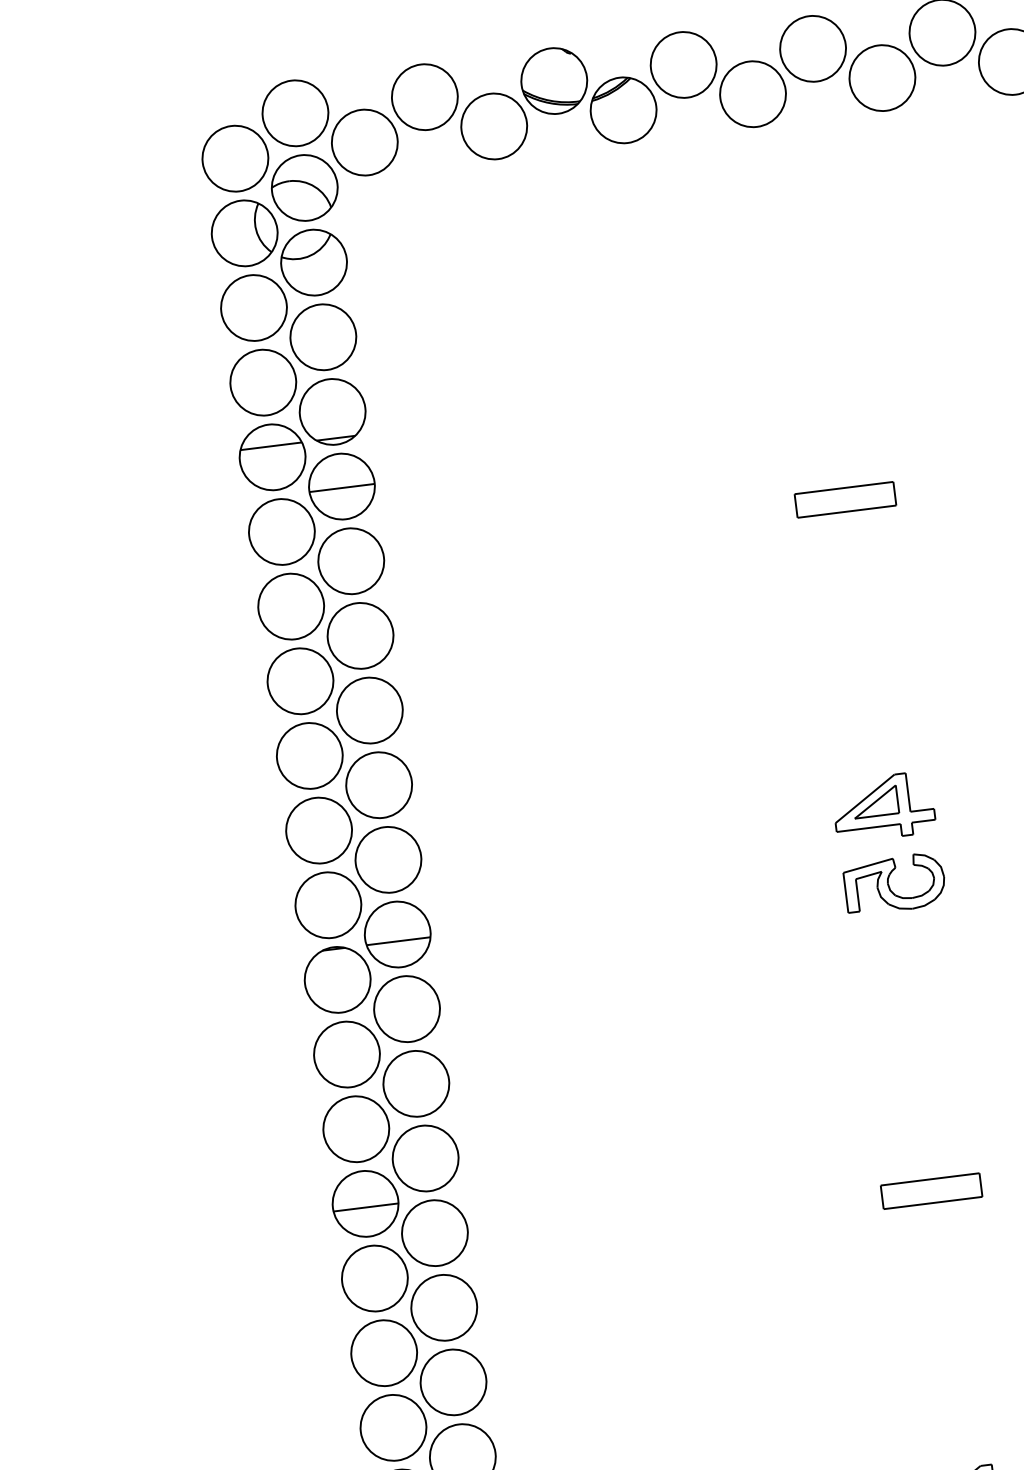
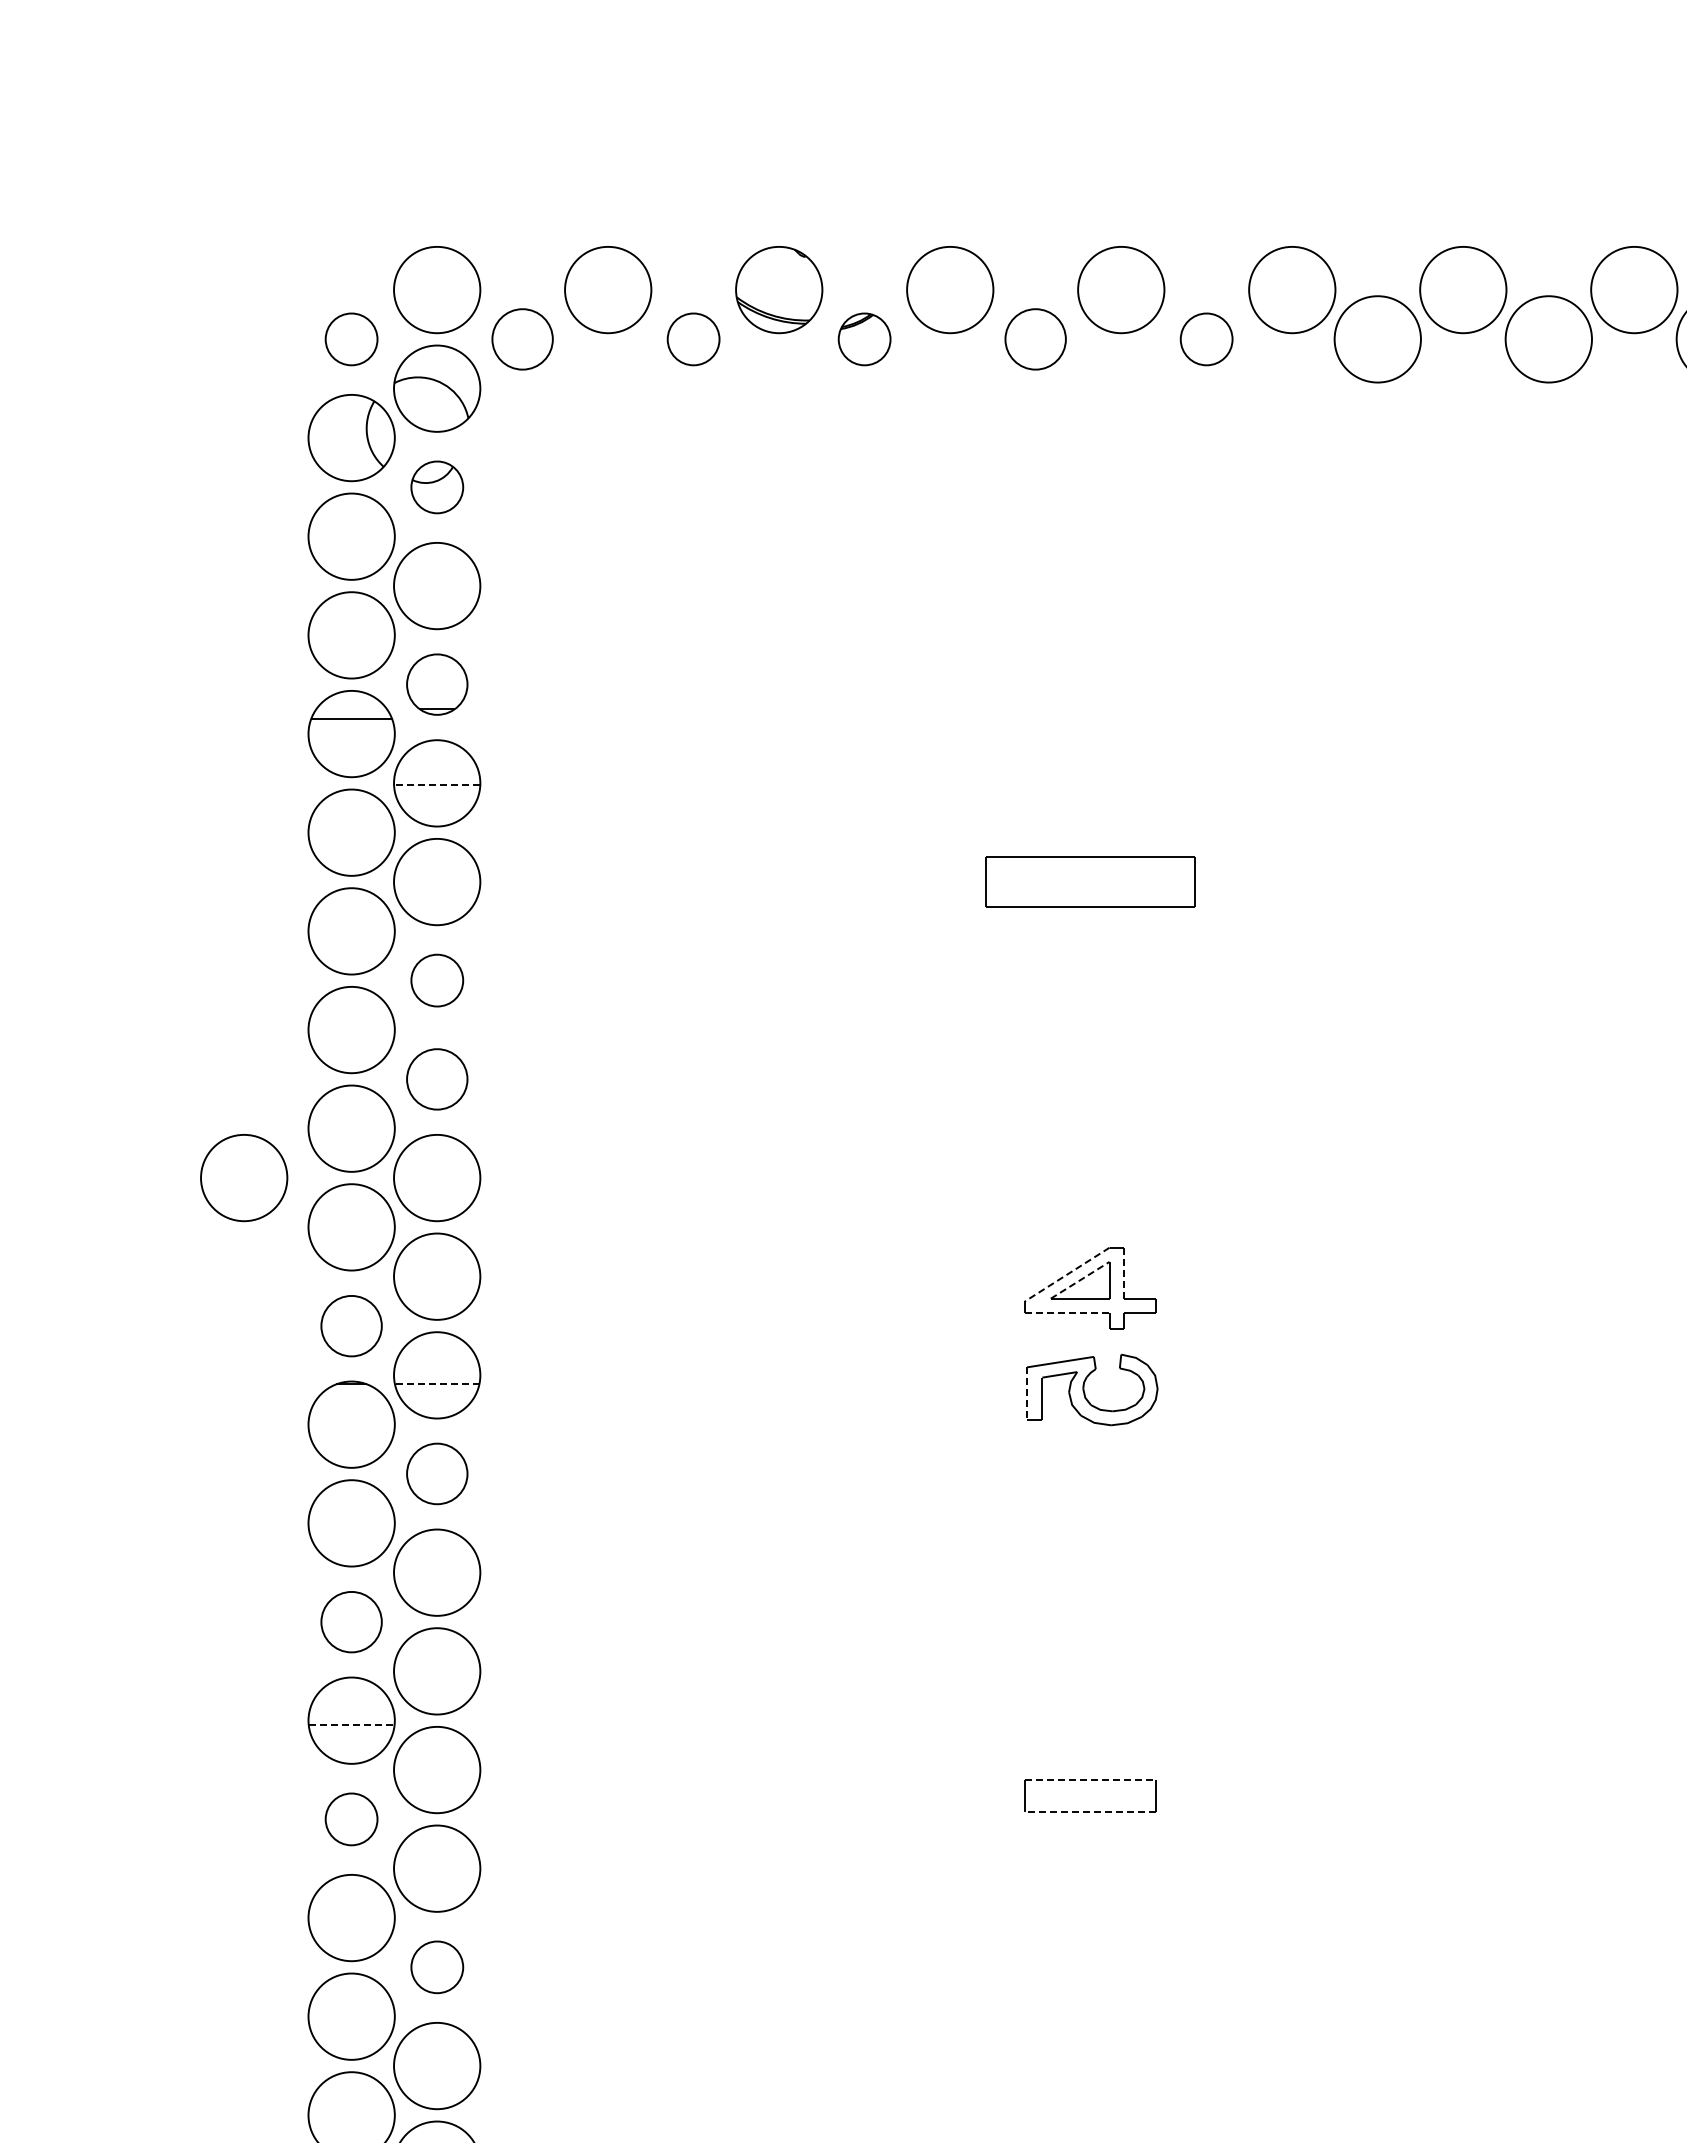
part: (882, 78) -> (1206, 339), size x0.6
part: (752, 94) -> (1035, 339), size x0.7
part: (623, 110) -> (864, 339), size x0.6
part: (494, 126) -> (693, 339), size x0.6
part: (364, 142) -> (522, 339), size x0.7
part: (235, 158) -> (351, 339), size x0.6
part: (314, 262) -> (437, 487), size x0.6
part: (332, 411) -> (437, 684), size x0.7
line: (341, 488) -> (436, 785), solid -> dashed
part: (845, 500) -> (1090, 882), size x1.6
part: (360, 635) -> (437, 980), size x0.6
part: (370, 710) -> (437, 1079), size x0.7
line: (908, 791) -> (1124, 1272), solid -> dashed
line: (864, 798) -> (1066, 1274), solid -> dashed
line: (875, 802) -> (1080, 1280), solid -> dashed
part: (233, 803) -> (244, 1178), added
line: (868, 828) -> (1067, 1313), solid -> dashed
line: (846, 892) -> (1027, 1393), solid -> dashed
part: (328, 905) -> (351, 1326), size x0.7
line: (398, 941) -> (436, 1384), solid -> dashed
part: (407, 1008) -> (437, 1473), size x0.7
part: (356, 1129) -> (351, 1622), size x0.7
line: (930, 1179) -> (1090, 1780), solid -> dashed
line: (932, 1203) -> (1089, 1811), solid -> dashed
line: (365, 1207) -> (351, 1725), solid -> dashed
part: (374, 1278) -> (351, 1819), size x0.6
part: (453, 1382) -> (437, 1967), size x0.6

